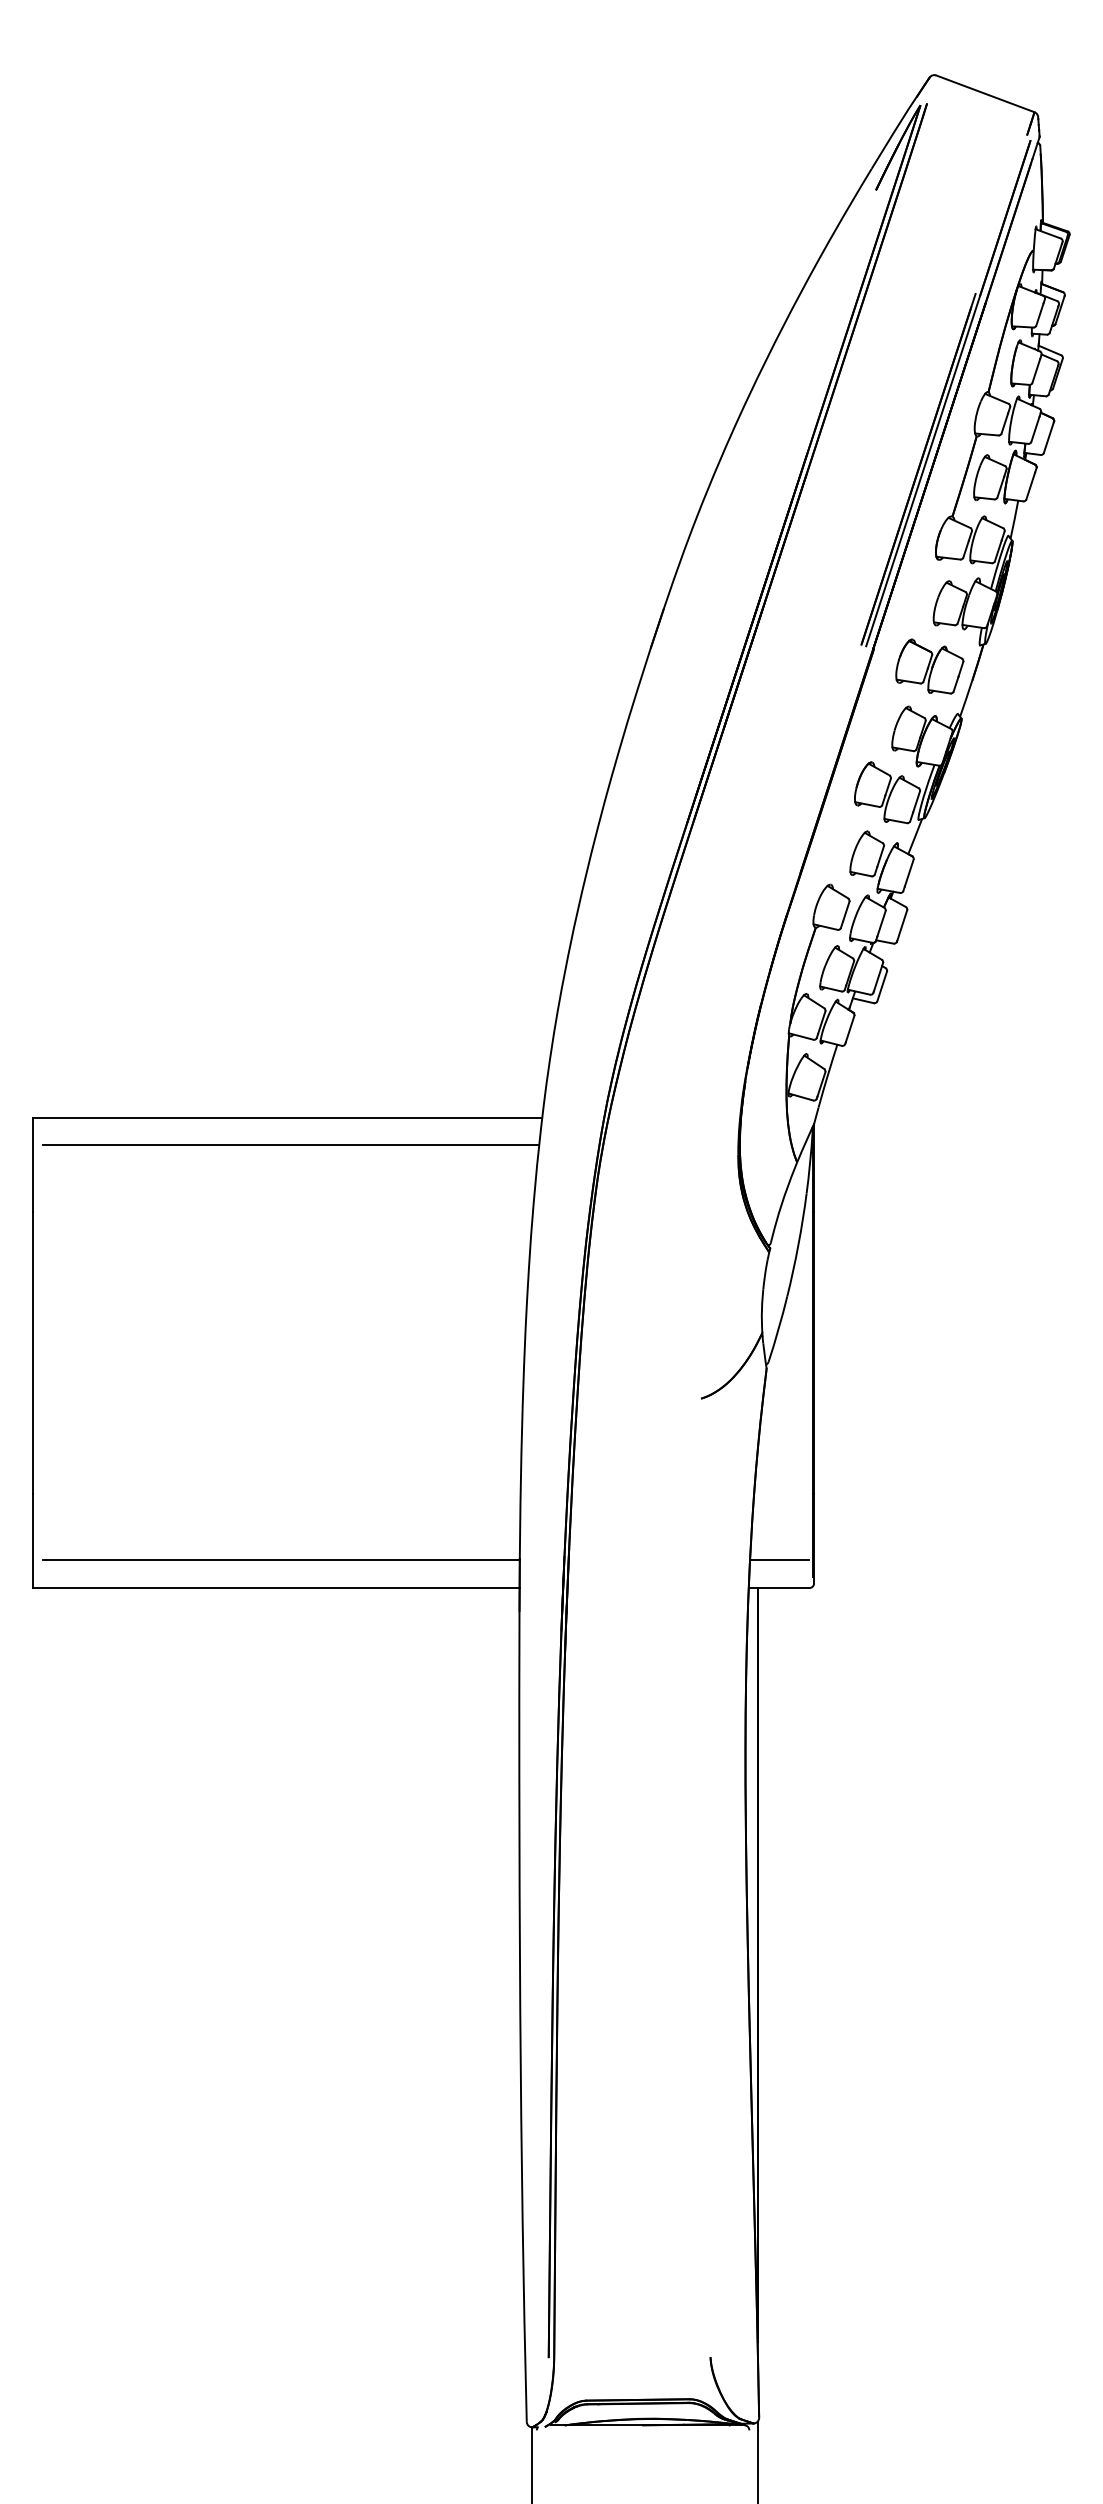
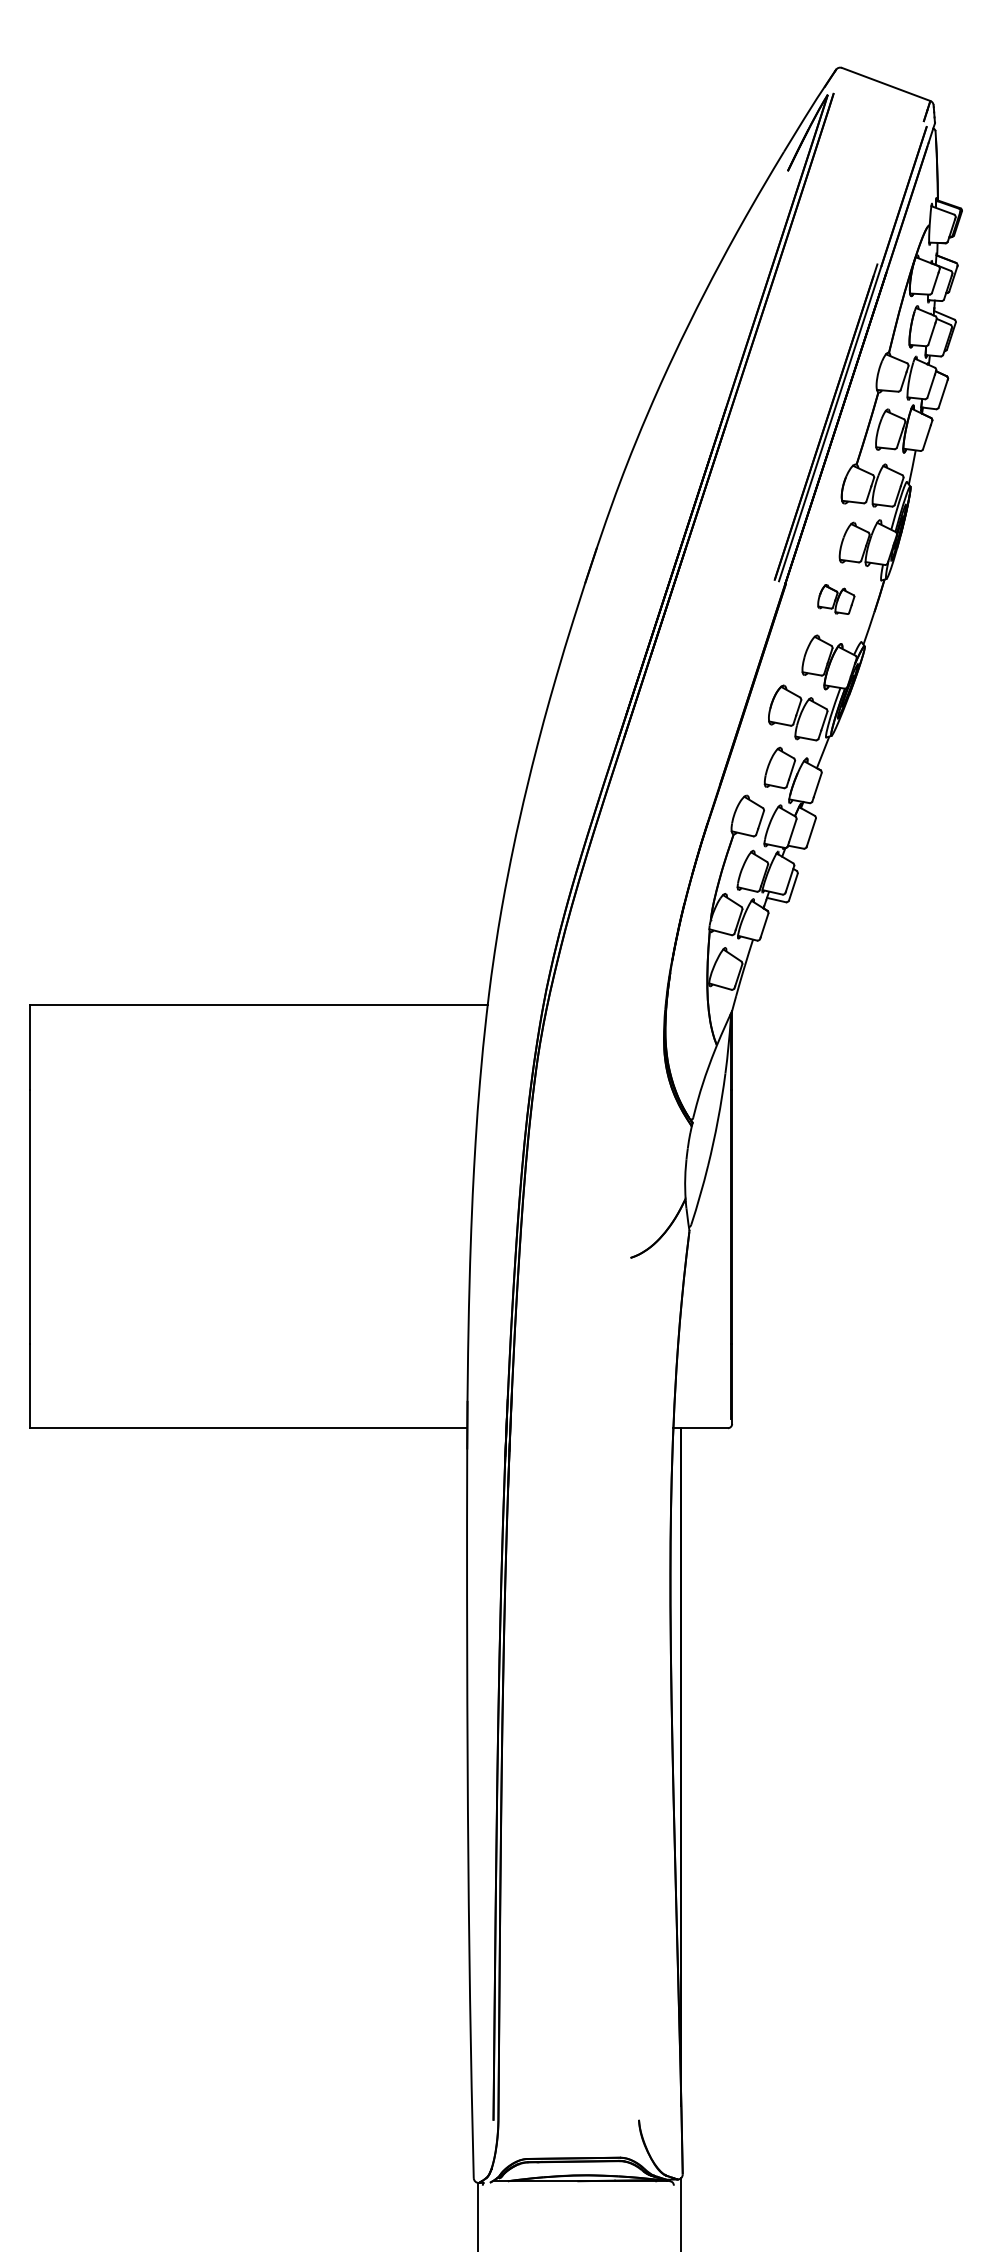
part: (929, 666) -> (835, 599), size x0.6
line: (290, 1145) -> (261, 1030), removed
line: (280, 1560) -> (252, 1403), removed
line: (779, 1560) -> (701, 1403), removed

